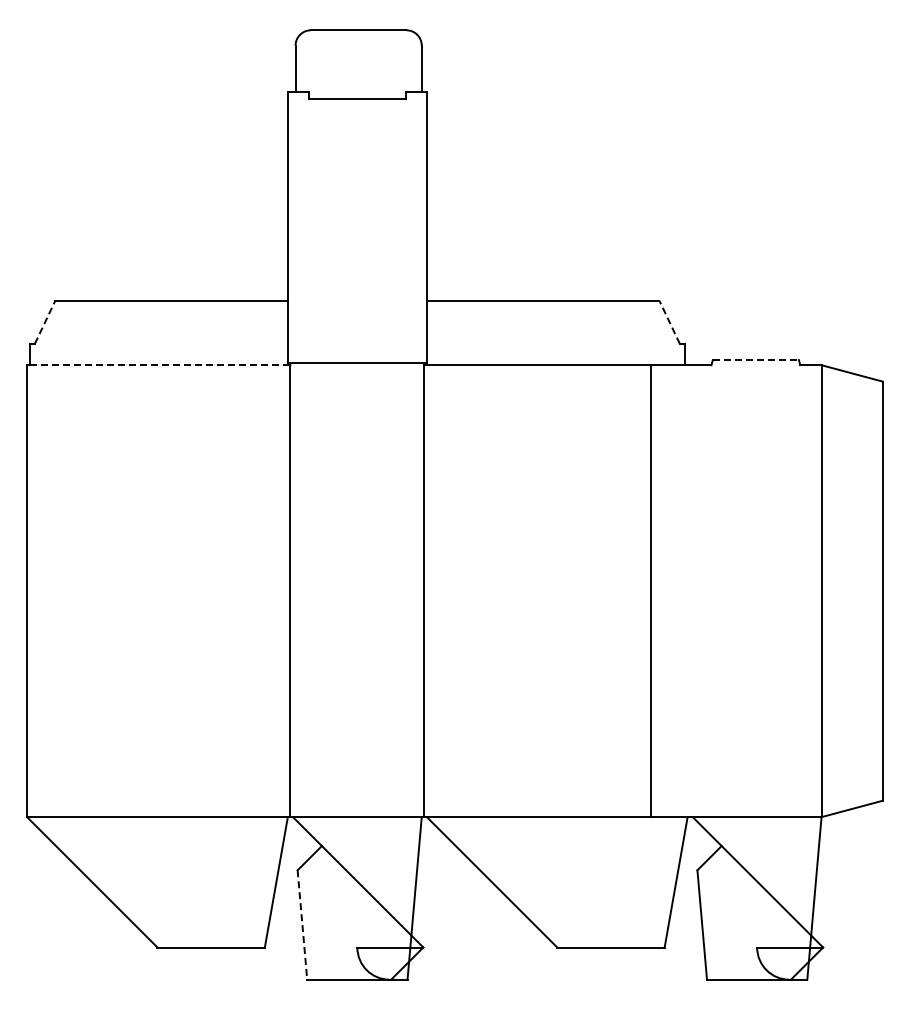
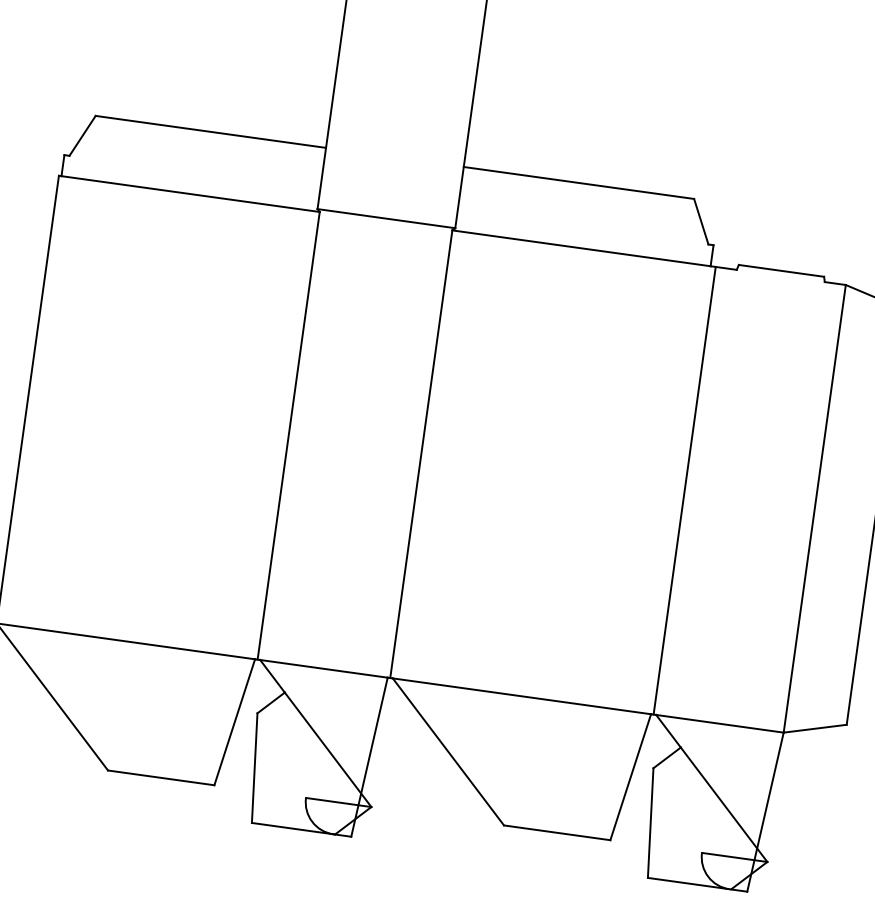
line: (45, 322) -> (83, 136), dashed -> solid
line: (669, 322) -> (701, 221), dashed -> solid
line: (756, 360) -> (782, 271), dashed -> solid
line: (160, 365) -> (191, 194), dashed -> solid
line: (651, 591) -> (684, 491), moved
line: (302, 925) -> (254, 768), dashed -> solid

